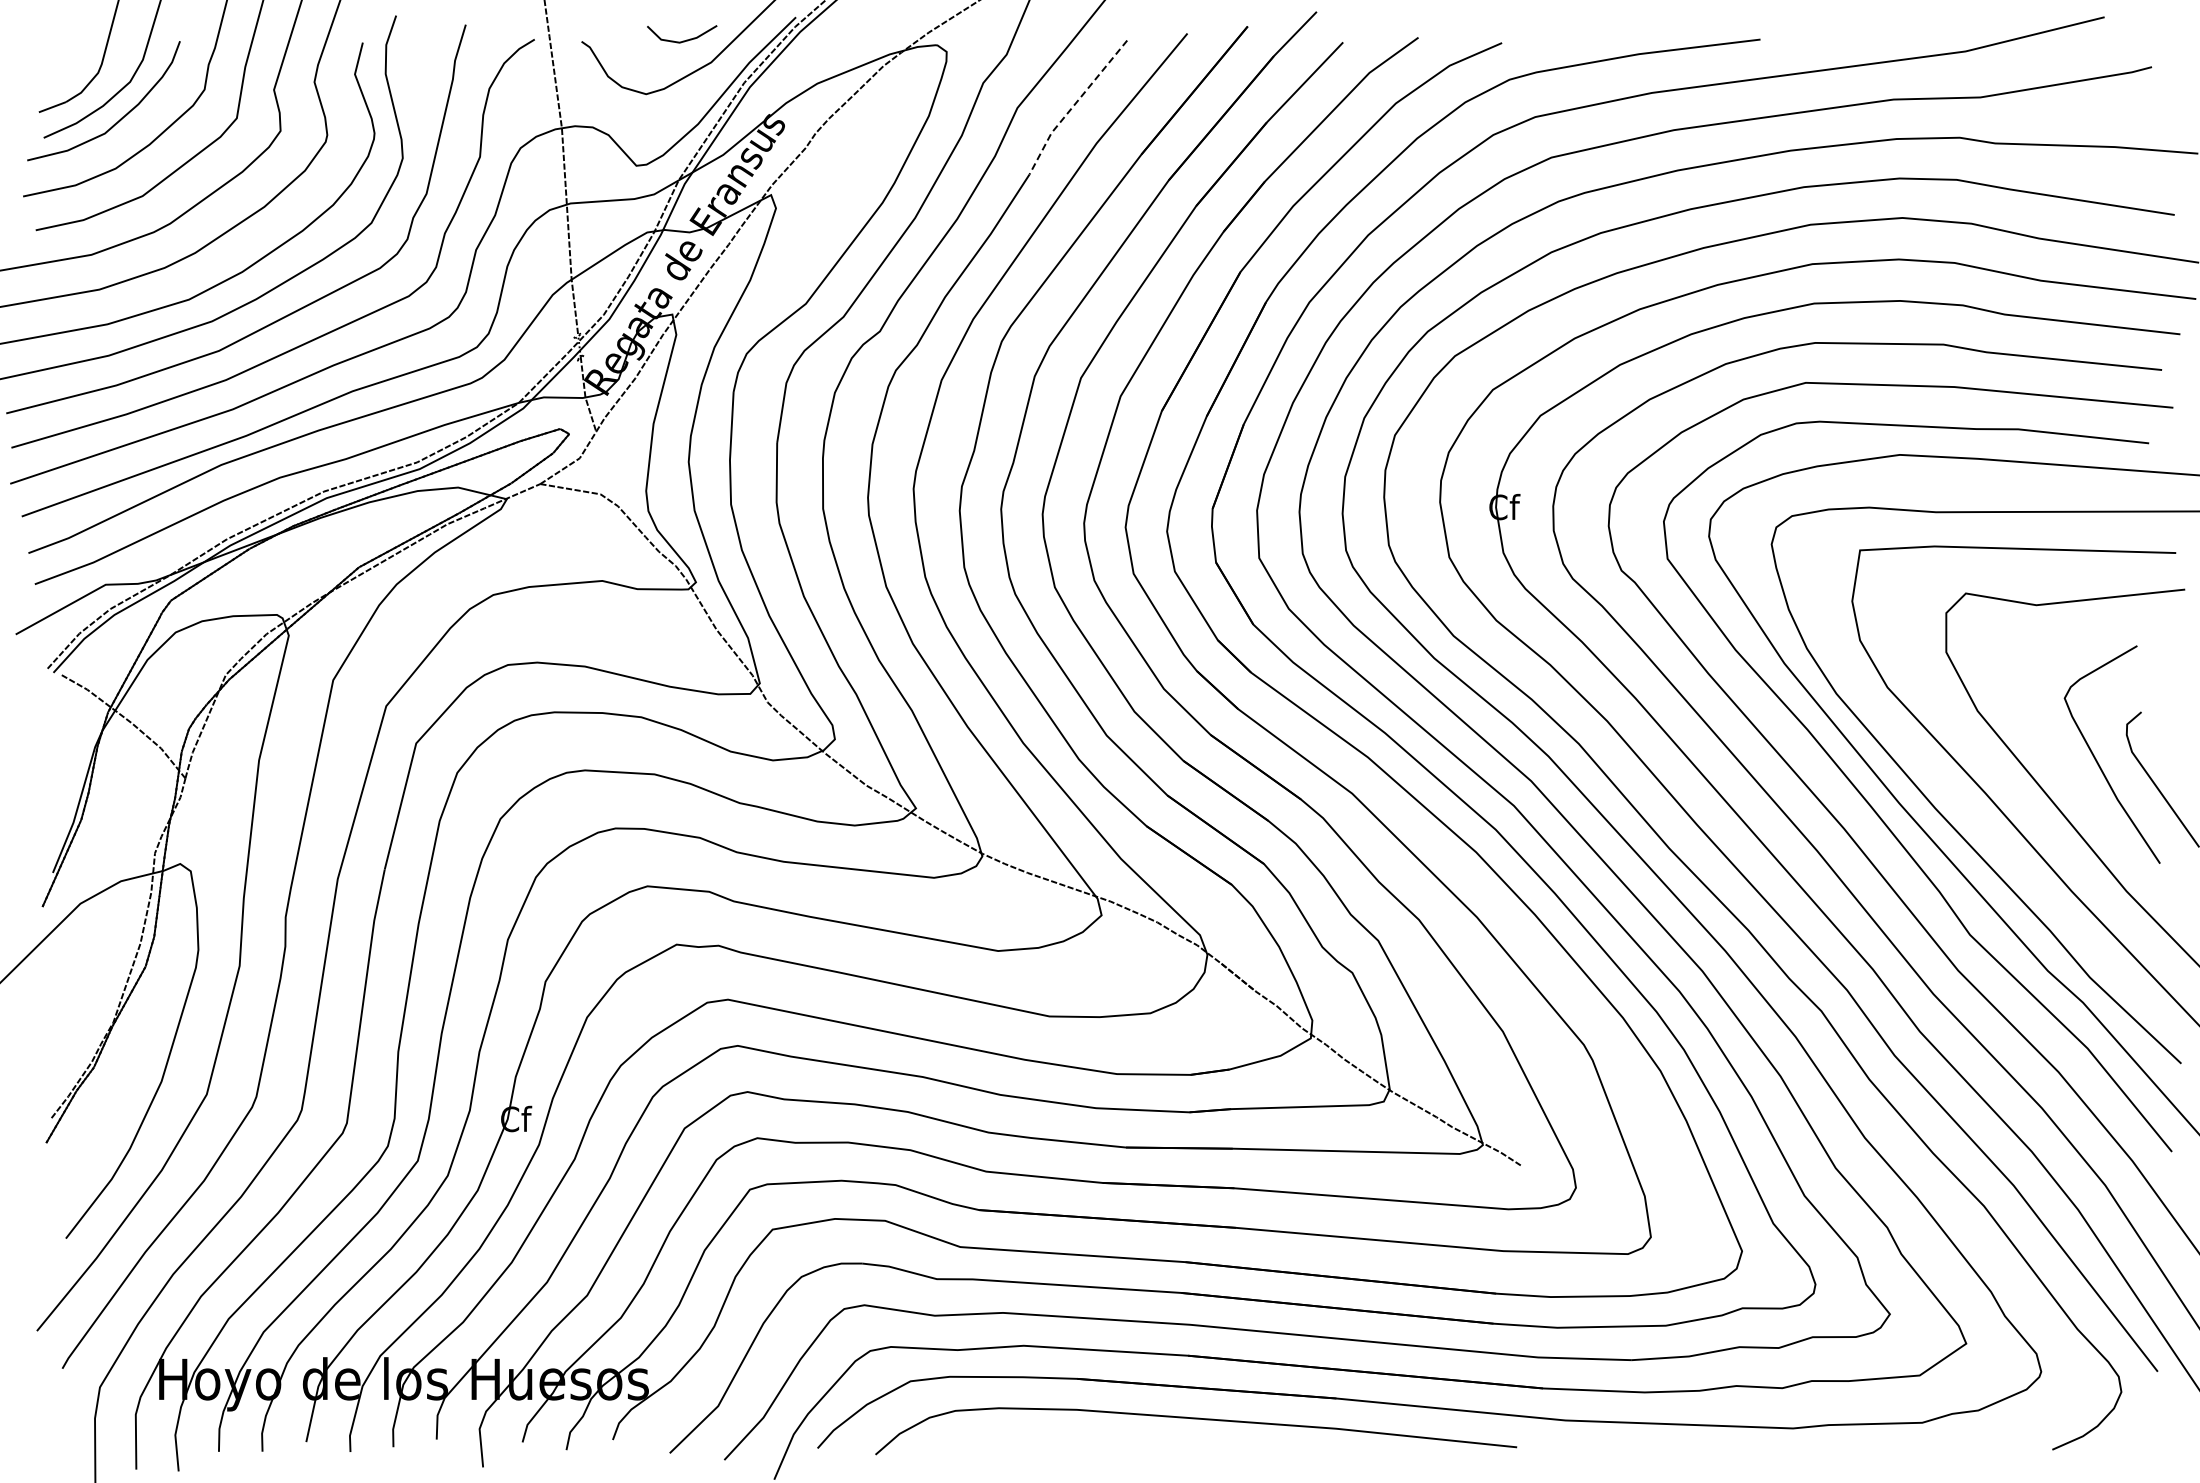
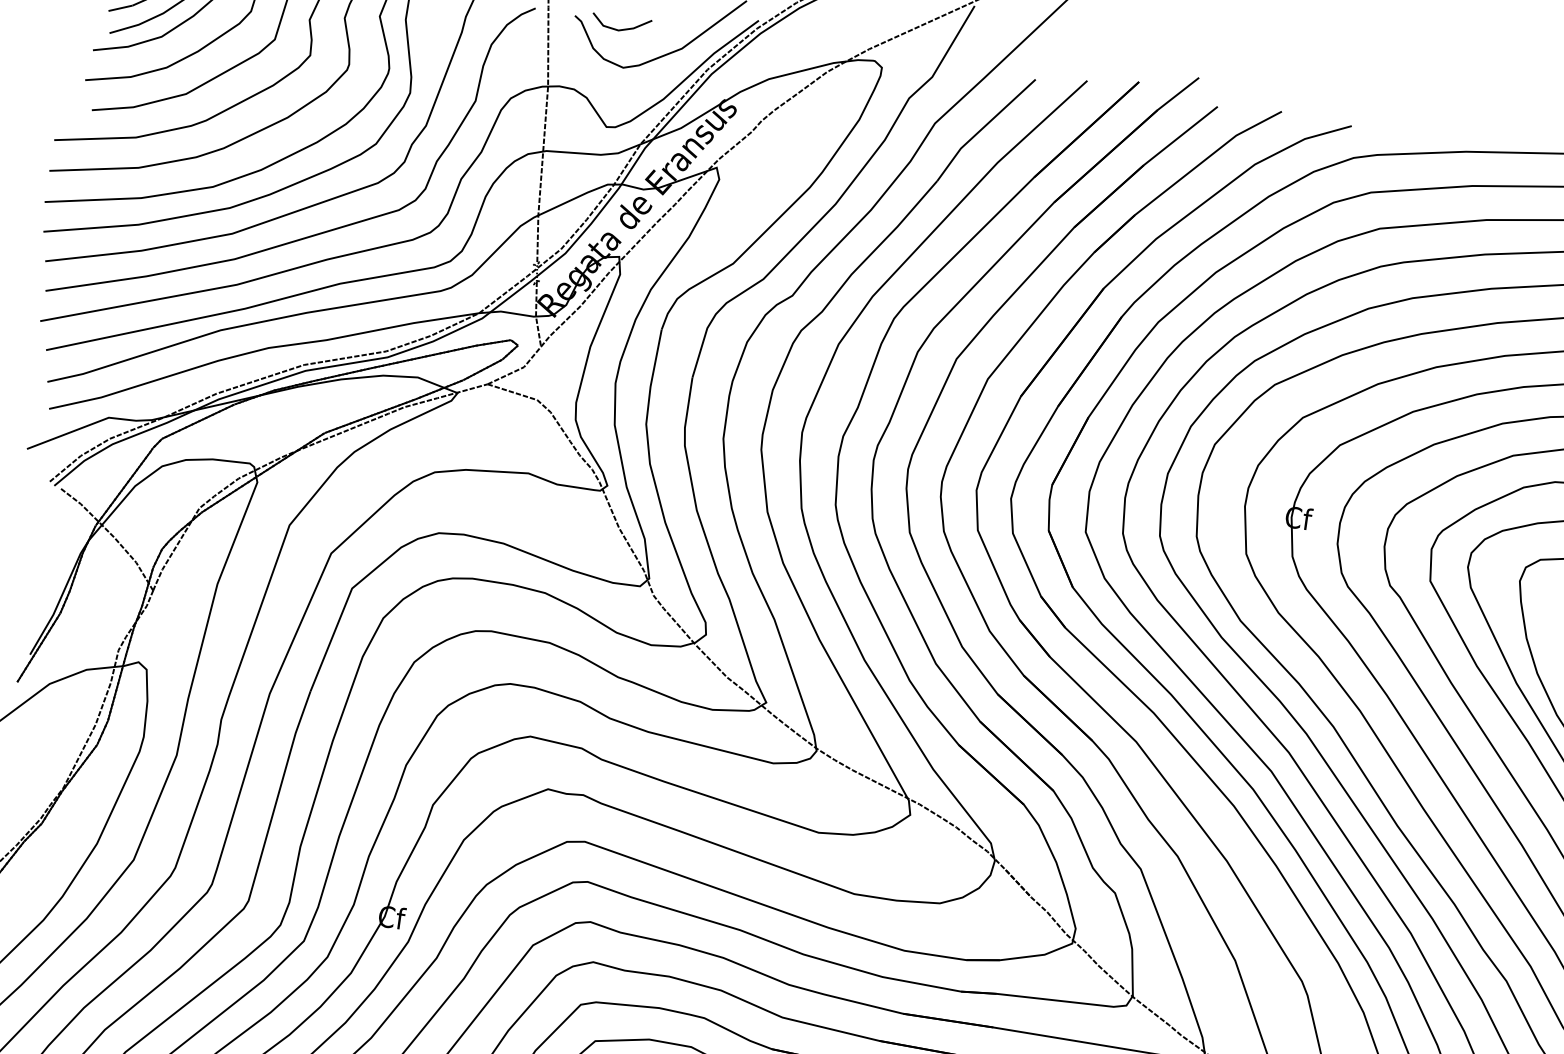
line: (683, 40) -> (622, 29), moved
line: (1073, 105) -> (982, 127), dashed -> solid

